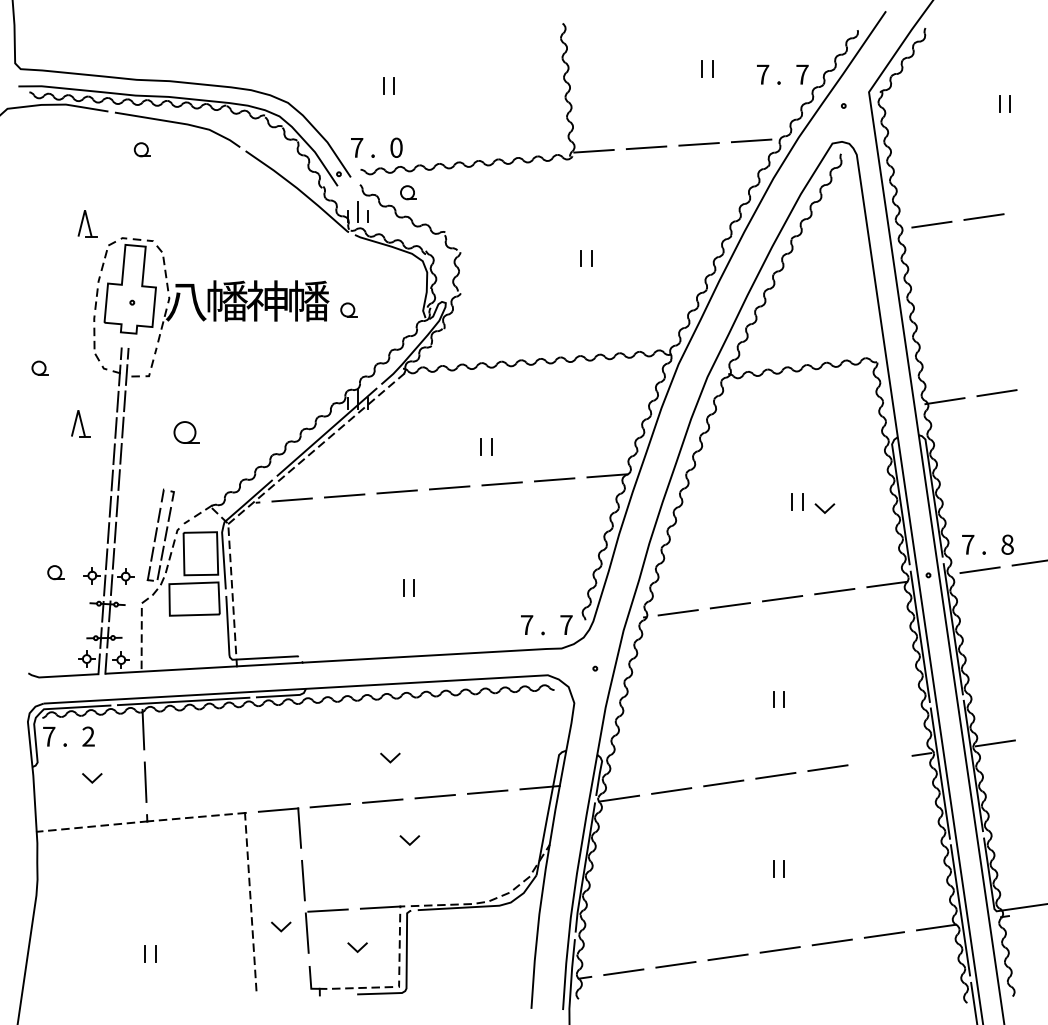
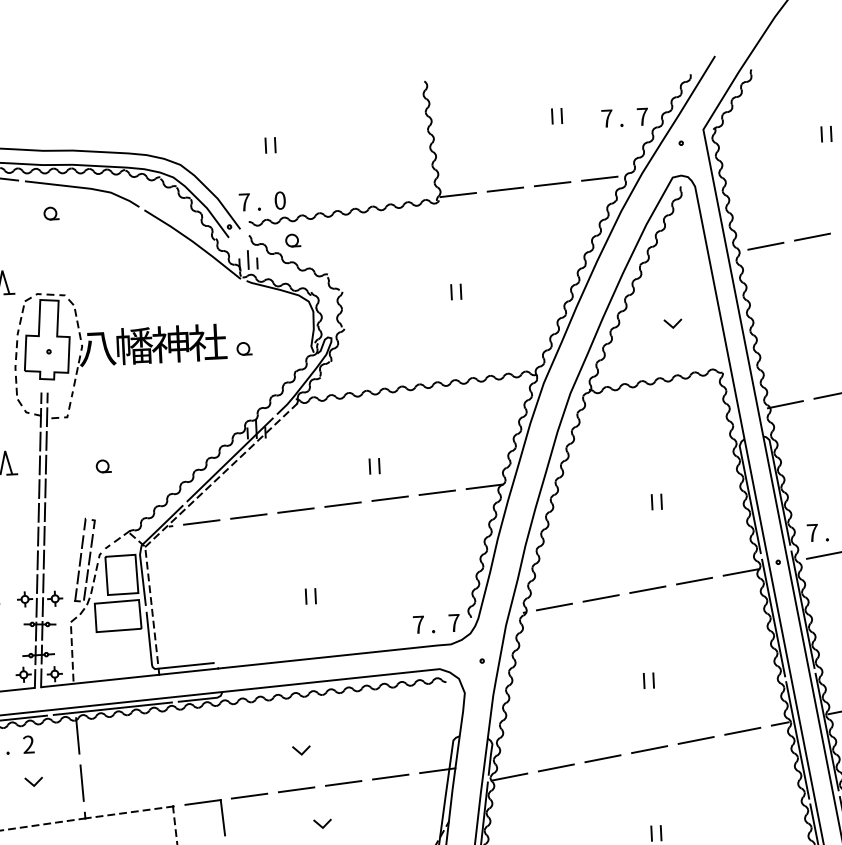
text: (308, 300) -> (207, 342), 幡 -> 社
part: (186, 432) -> (103, 466), size x0.62
line: (822, 509) -> (670, 324), moved
line: (879, 760) -> (742, 731), added

